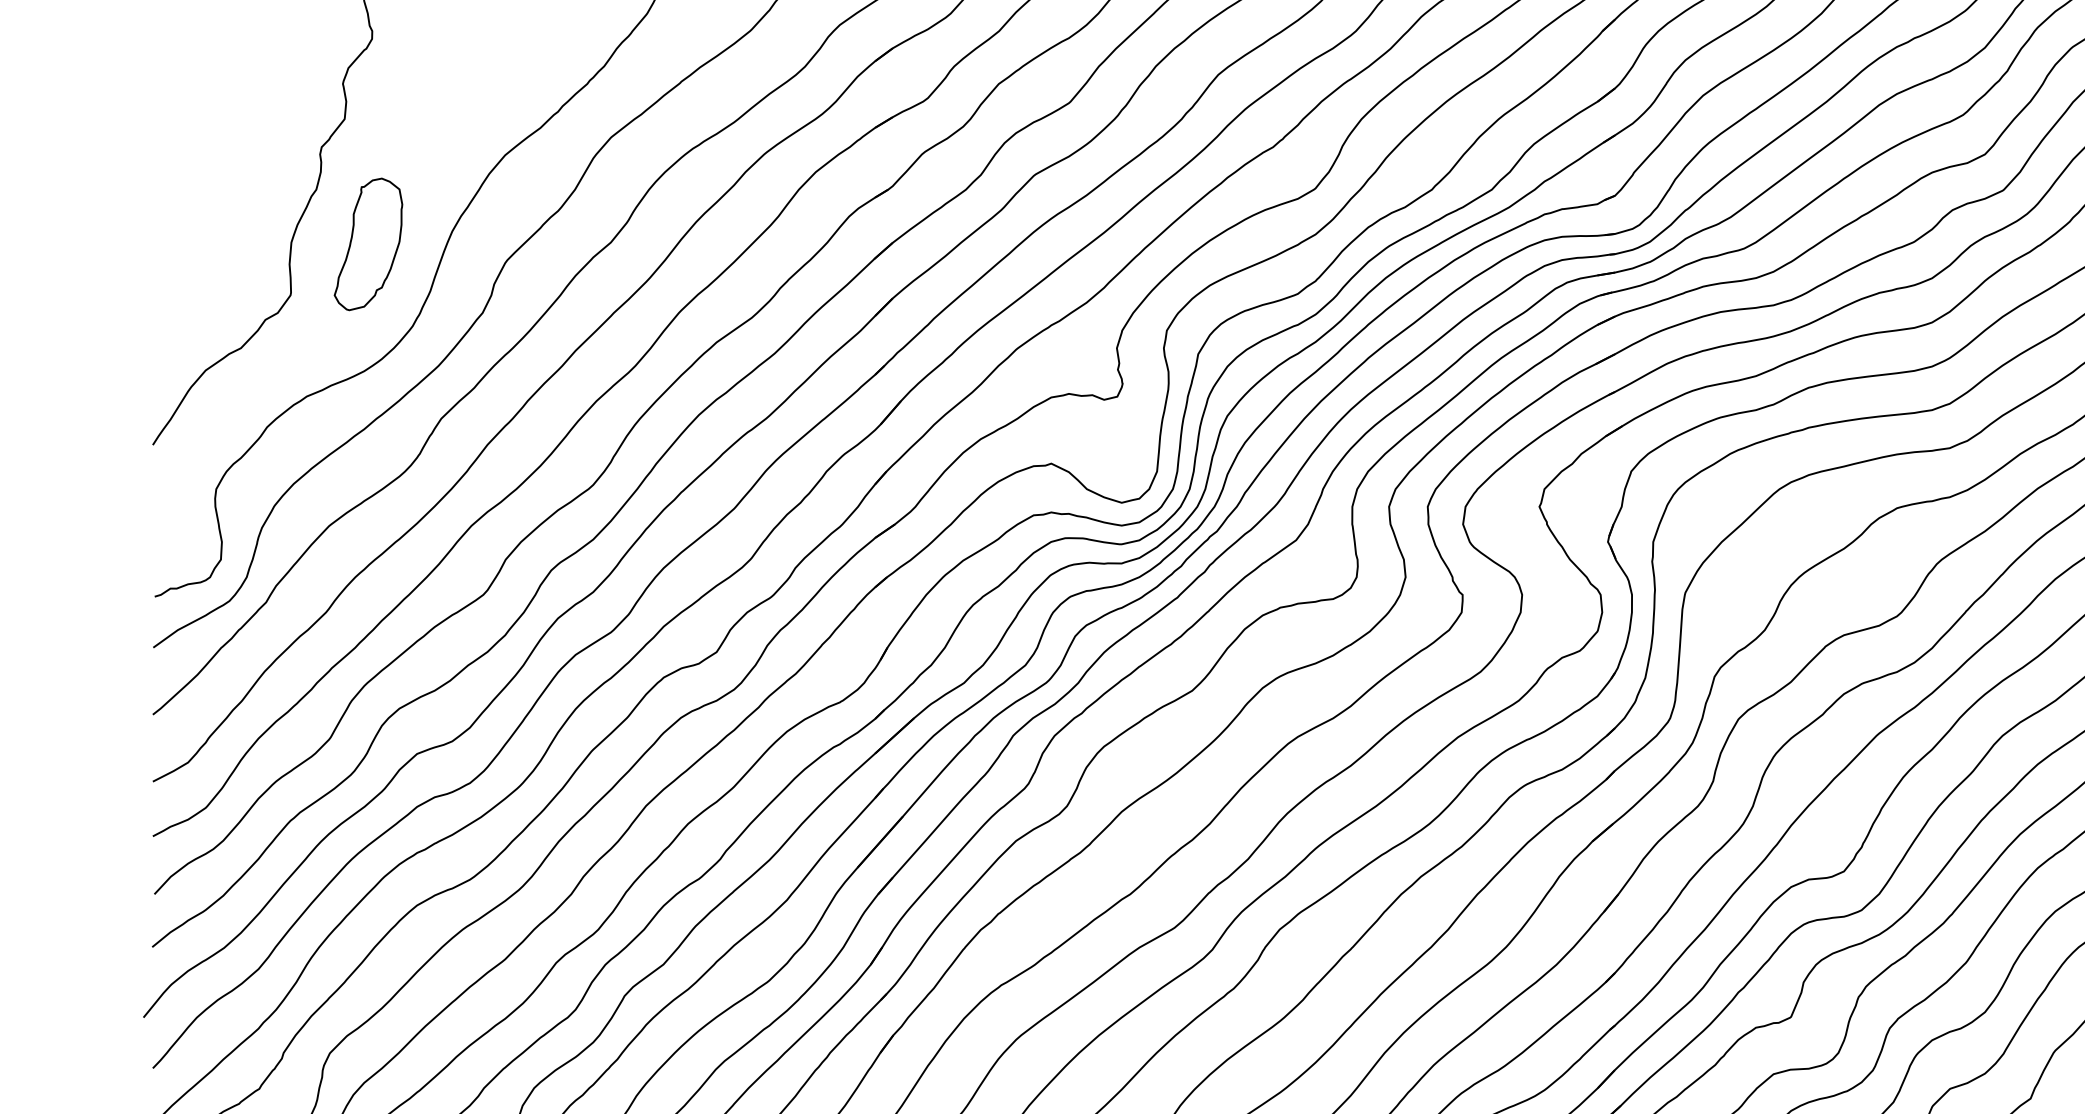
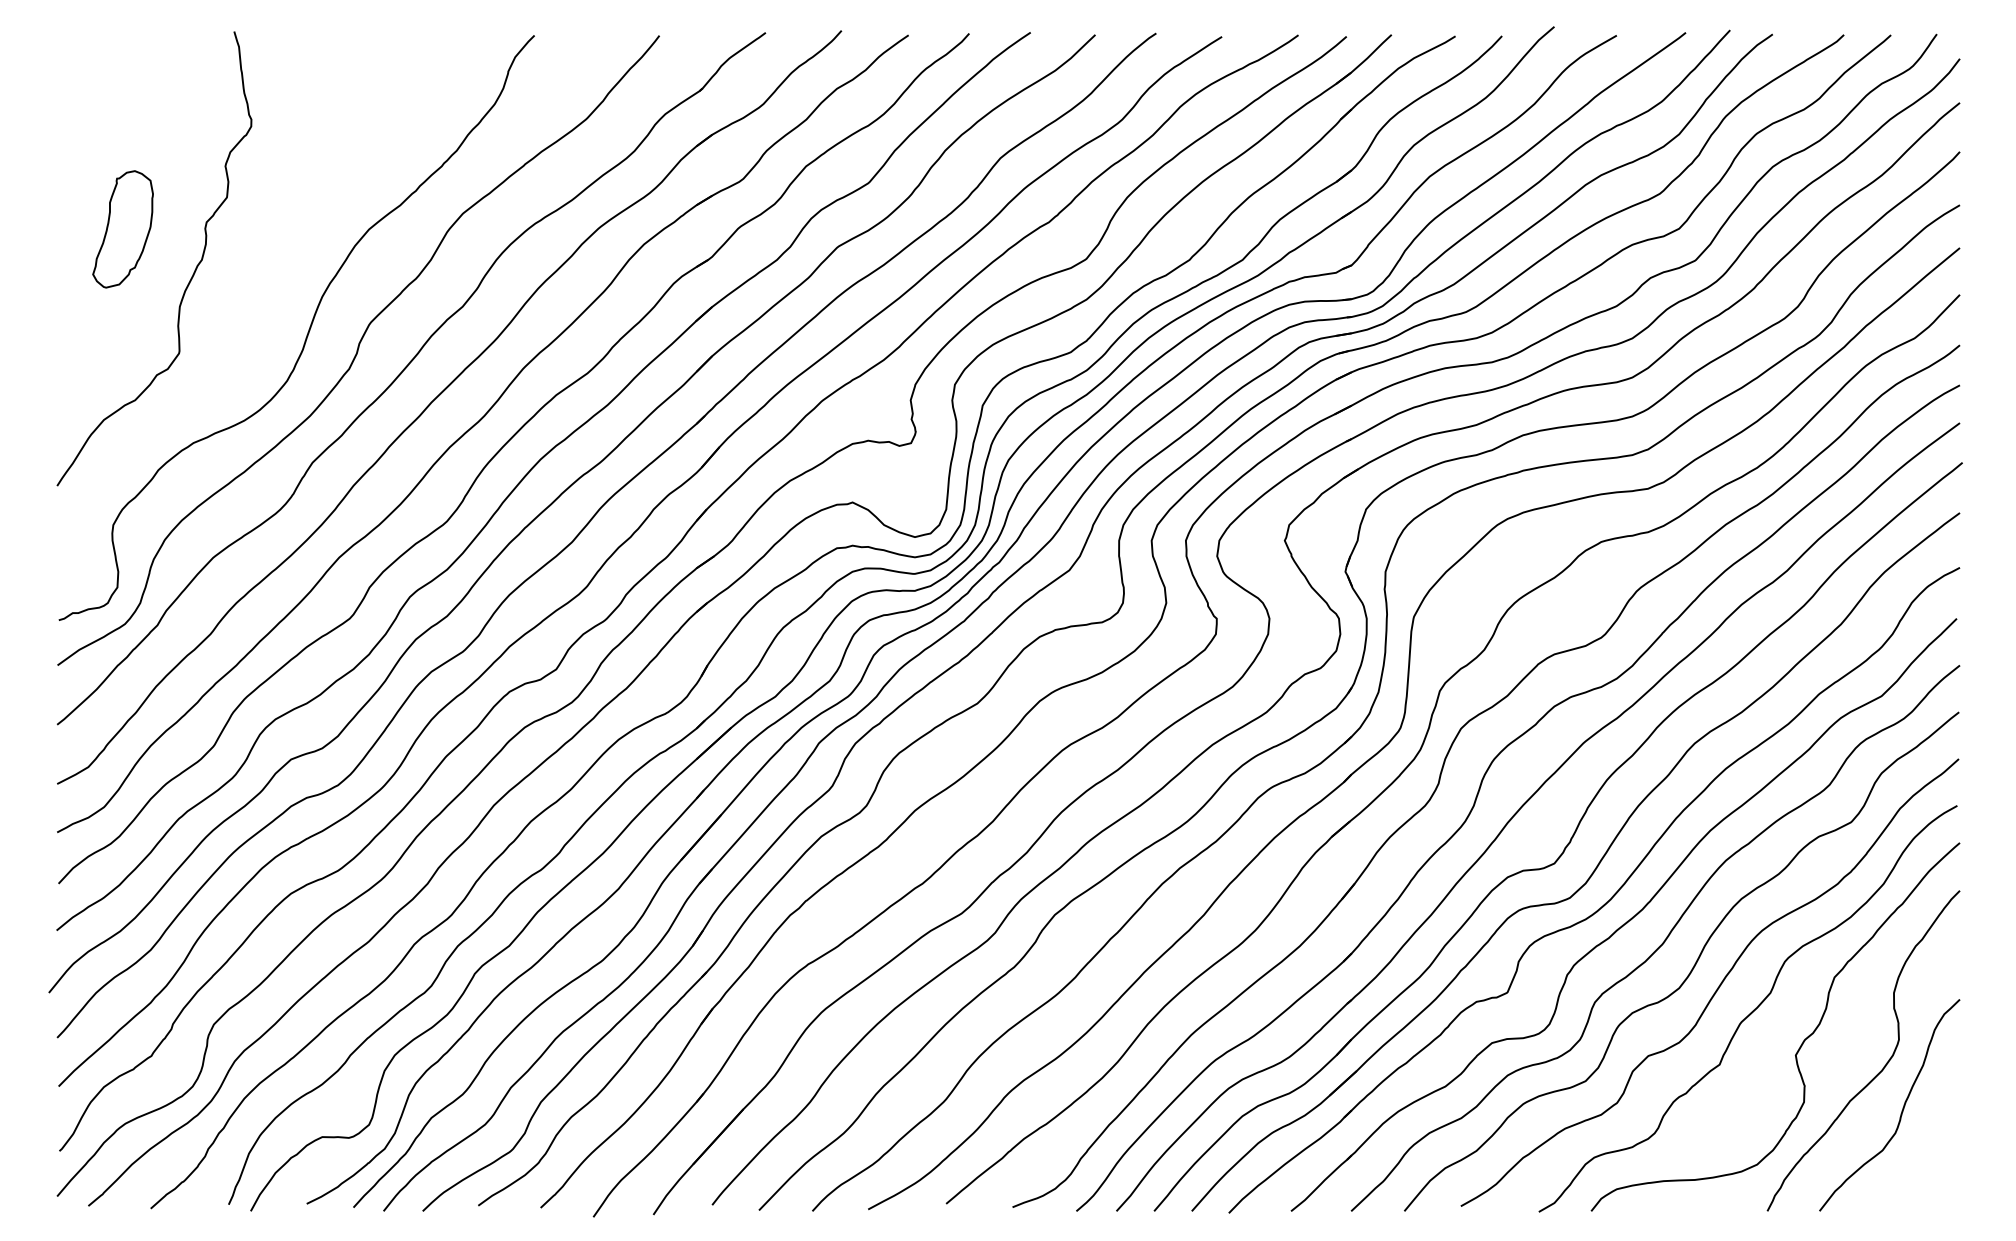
part: (367, 244) -> (122, 229), moved

